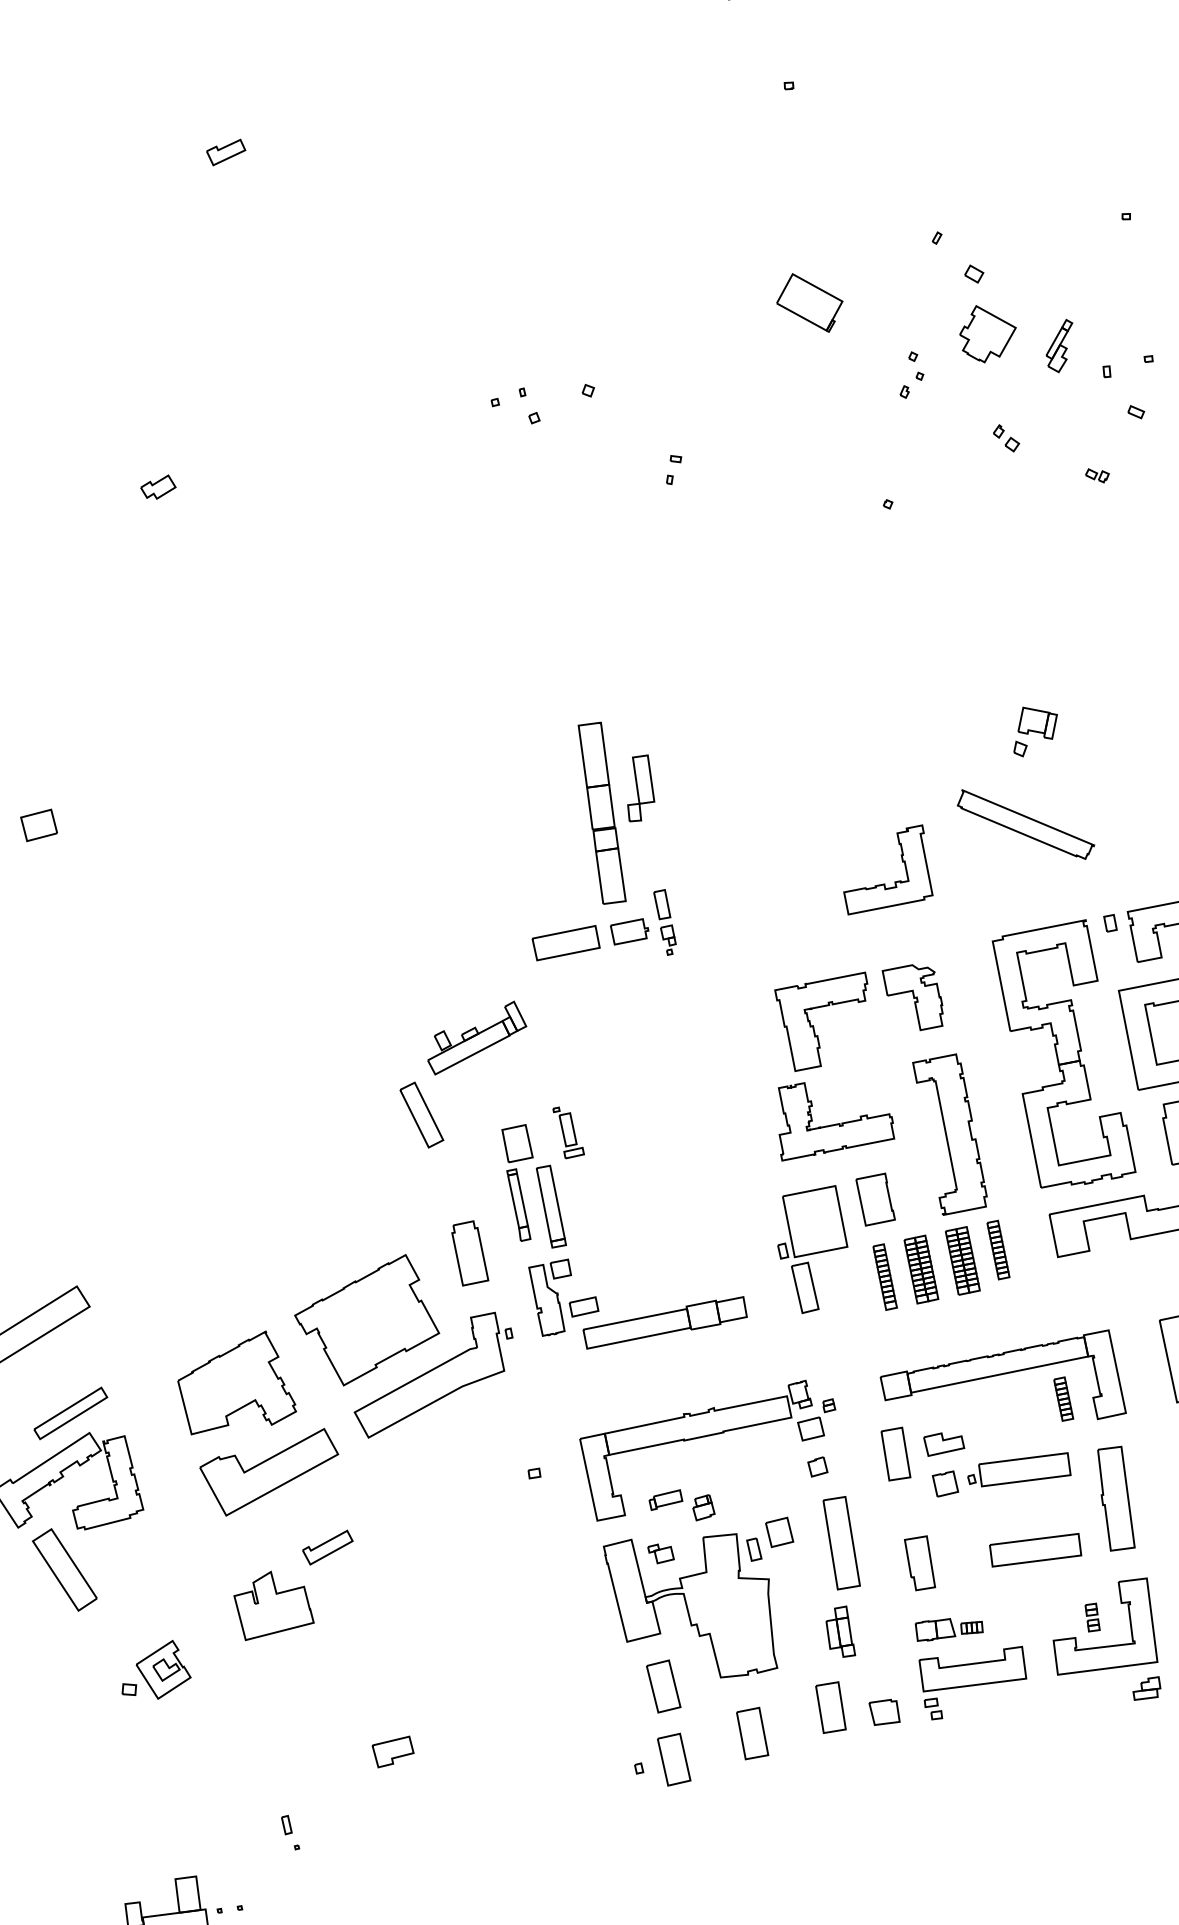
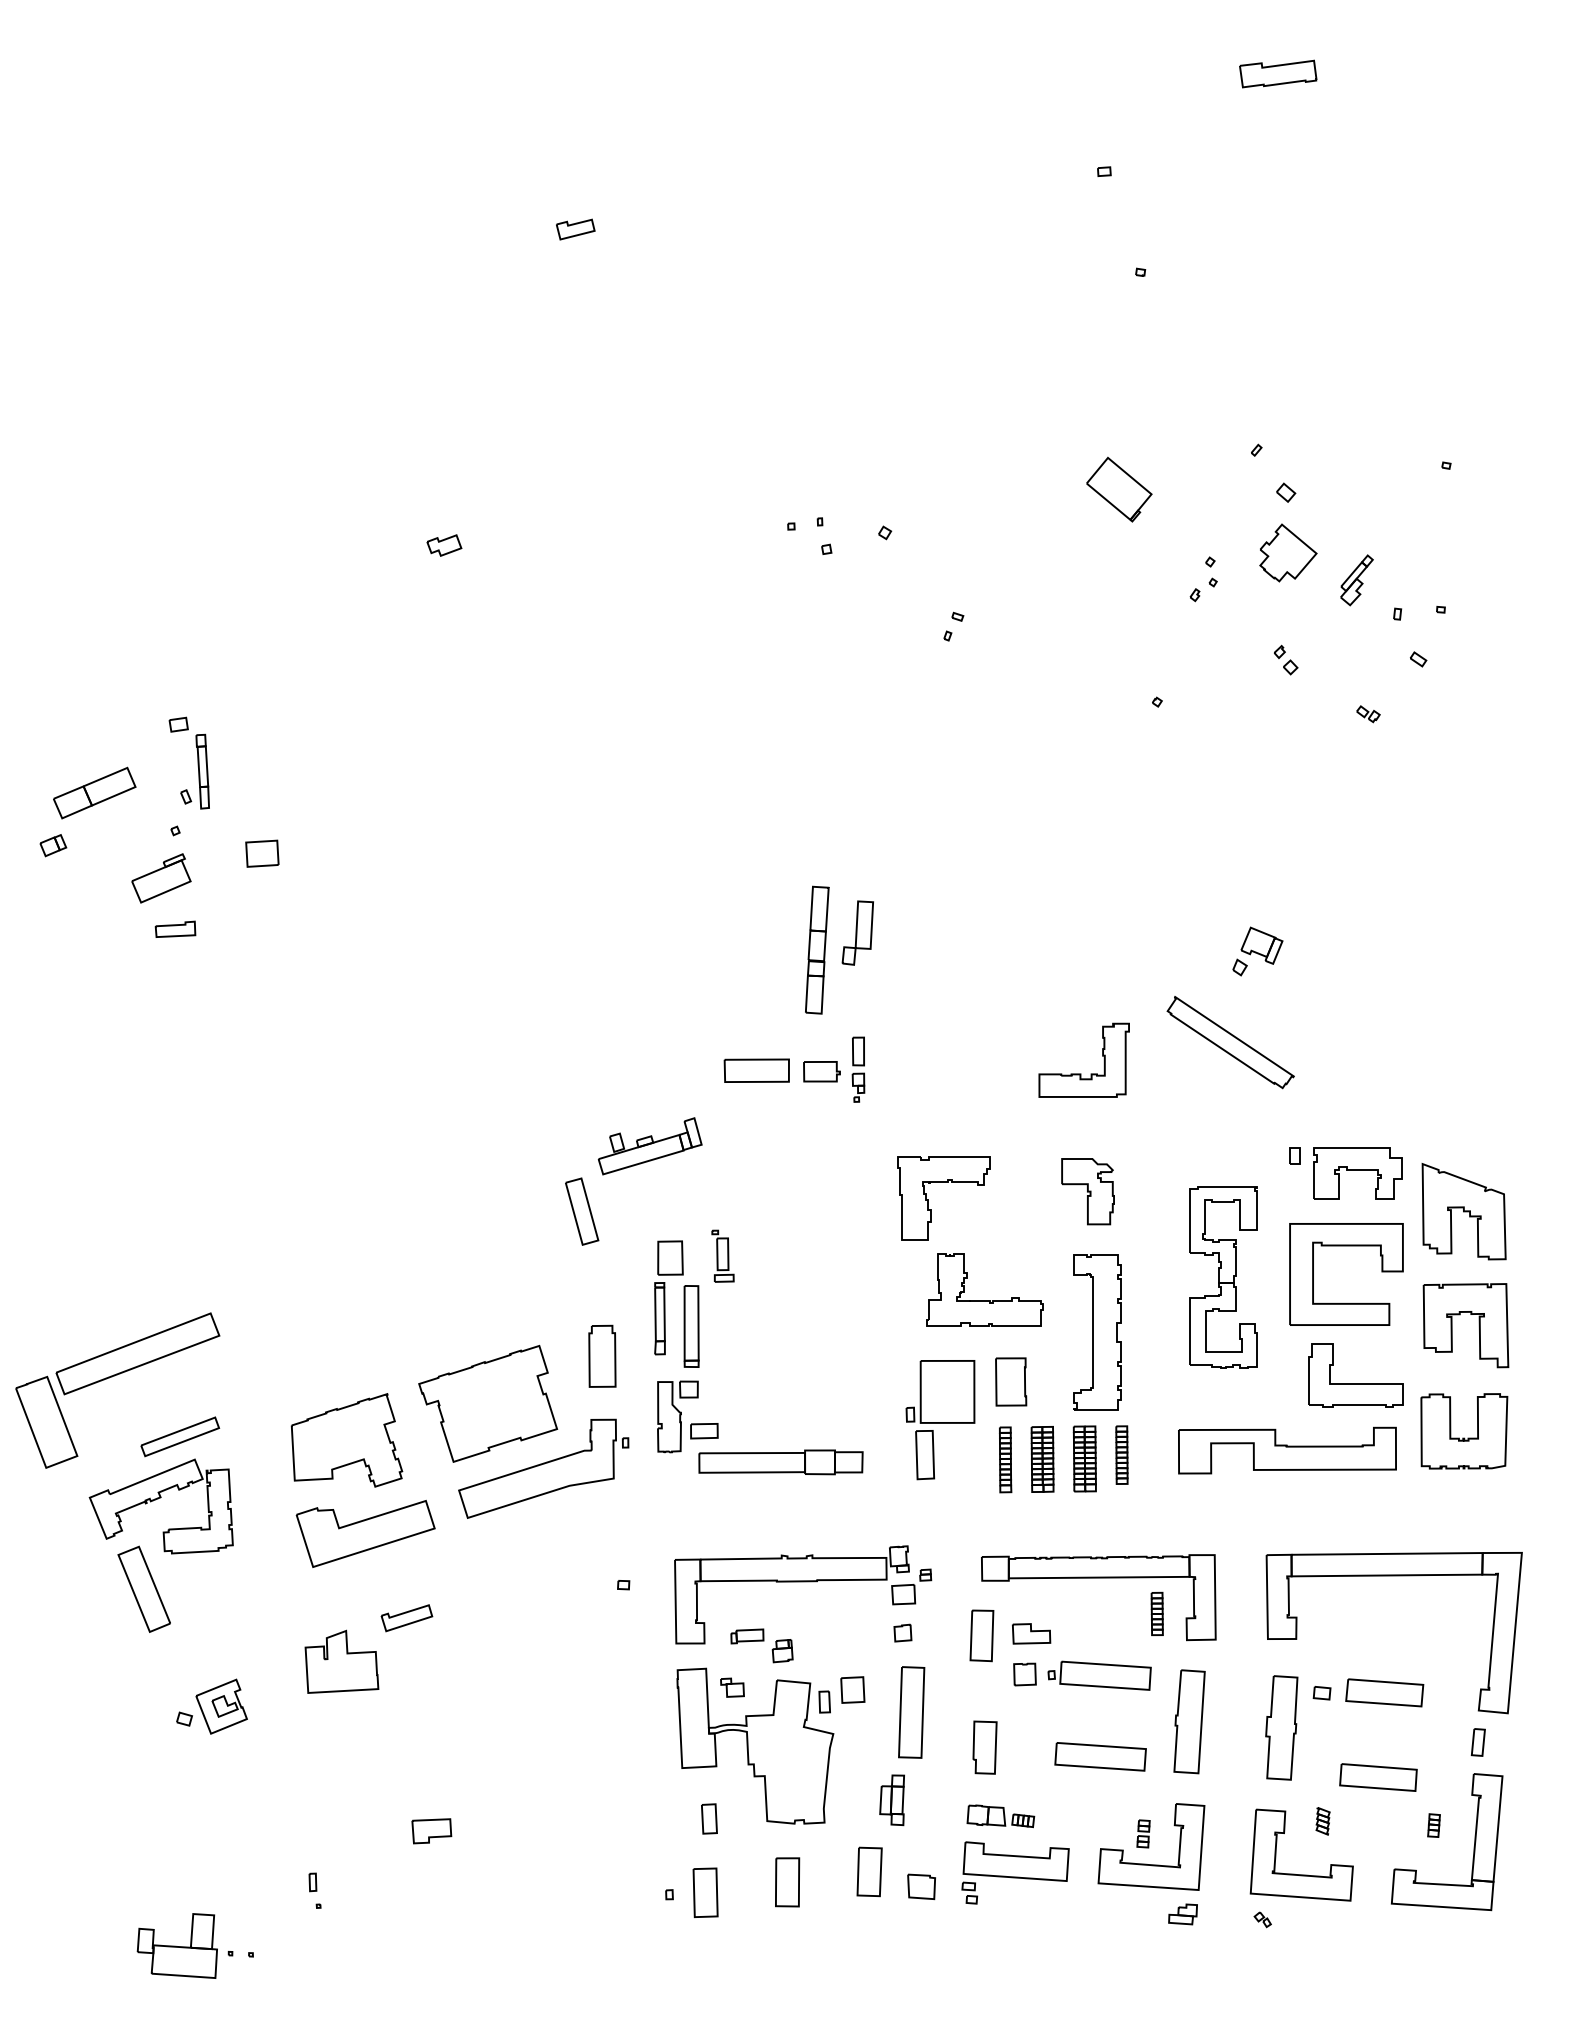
part: (602, 812) -> (817, 949), size x0.7
part: (813, 1025) -> (928, 1199), moved
part: (1063, 1056) -> (1223, 1277), size x0.7
part: (663, 1686) -> (709, 1818), size x0.6

